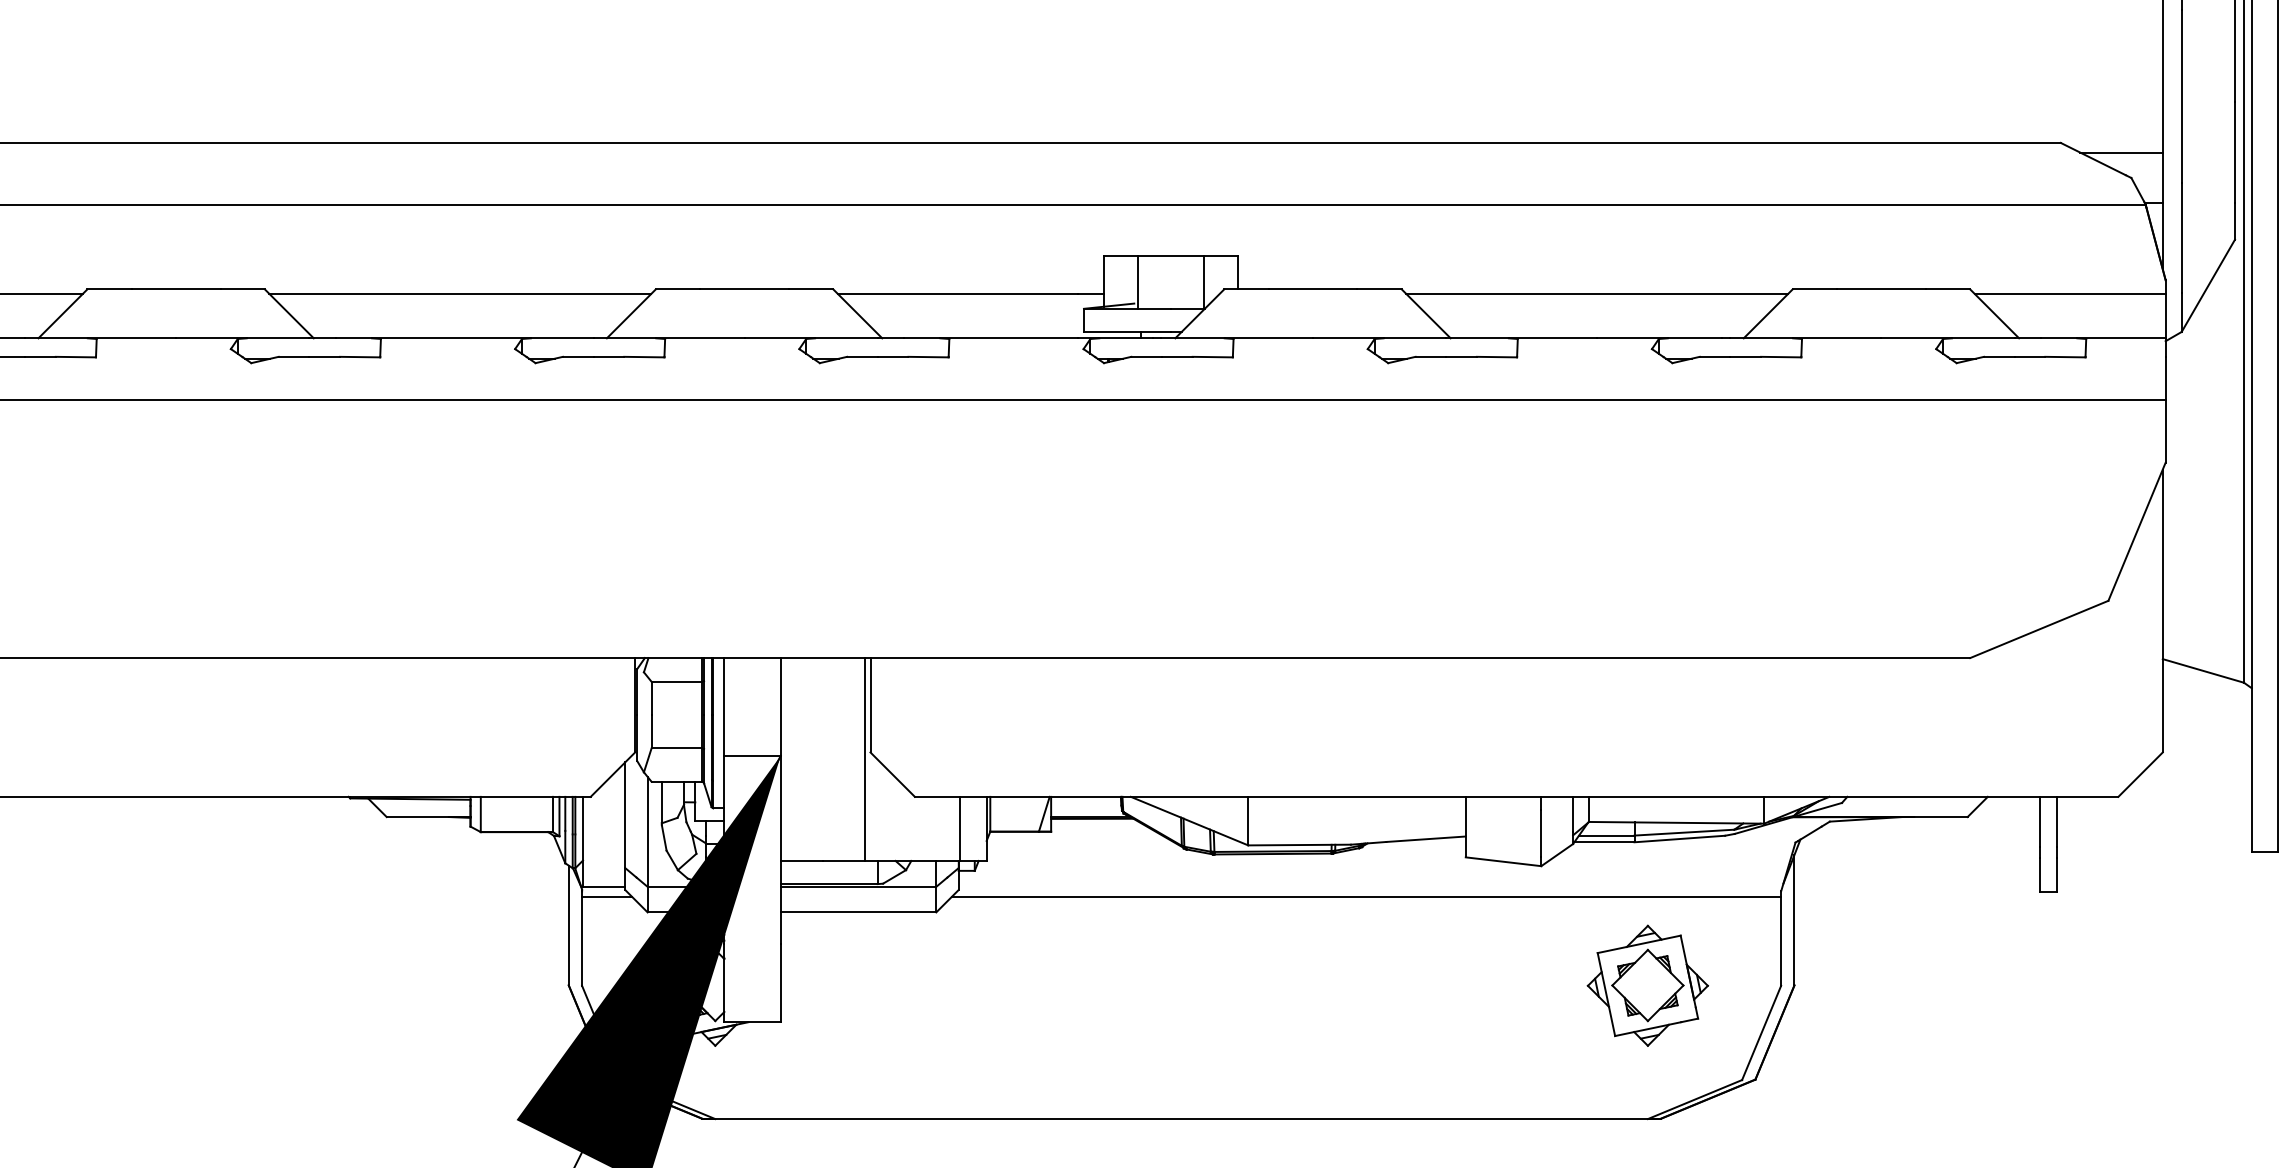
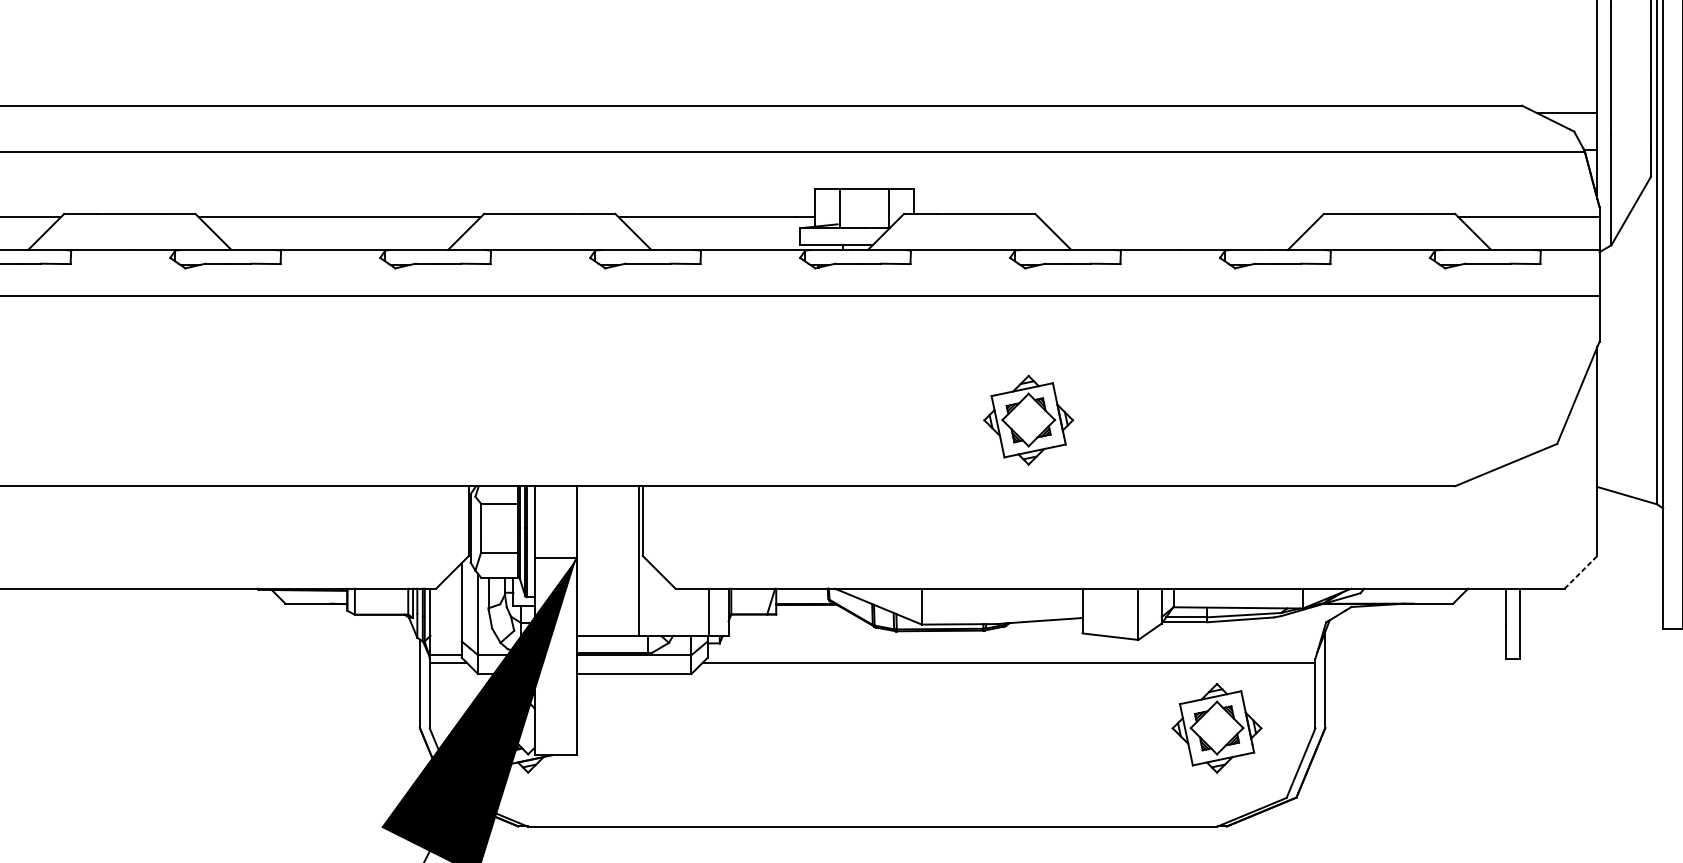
line: (1597, 293) -> (1179, 216), removed
part: (1392, 568) -> (1028, 420), added
line: (2140, 774) -> (1580, 572), solid -> dashed

